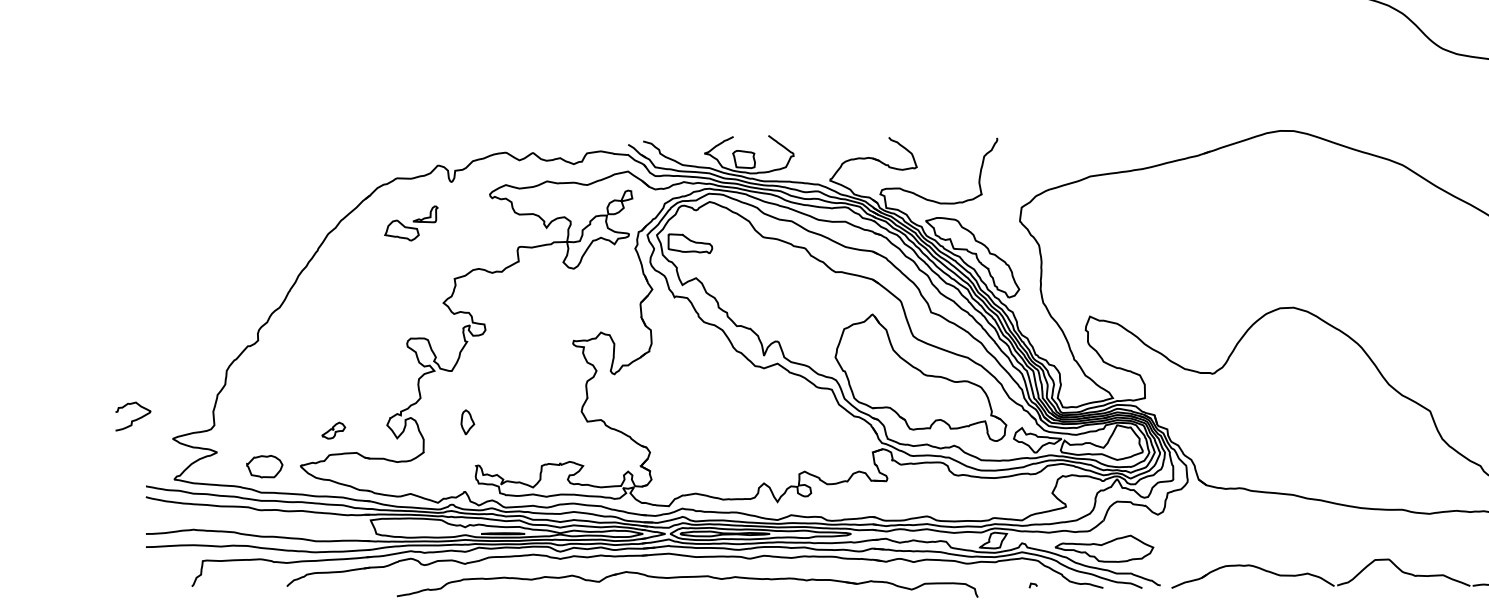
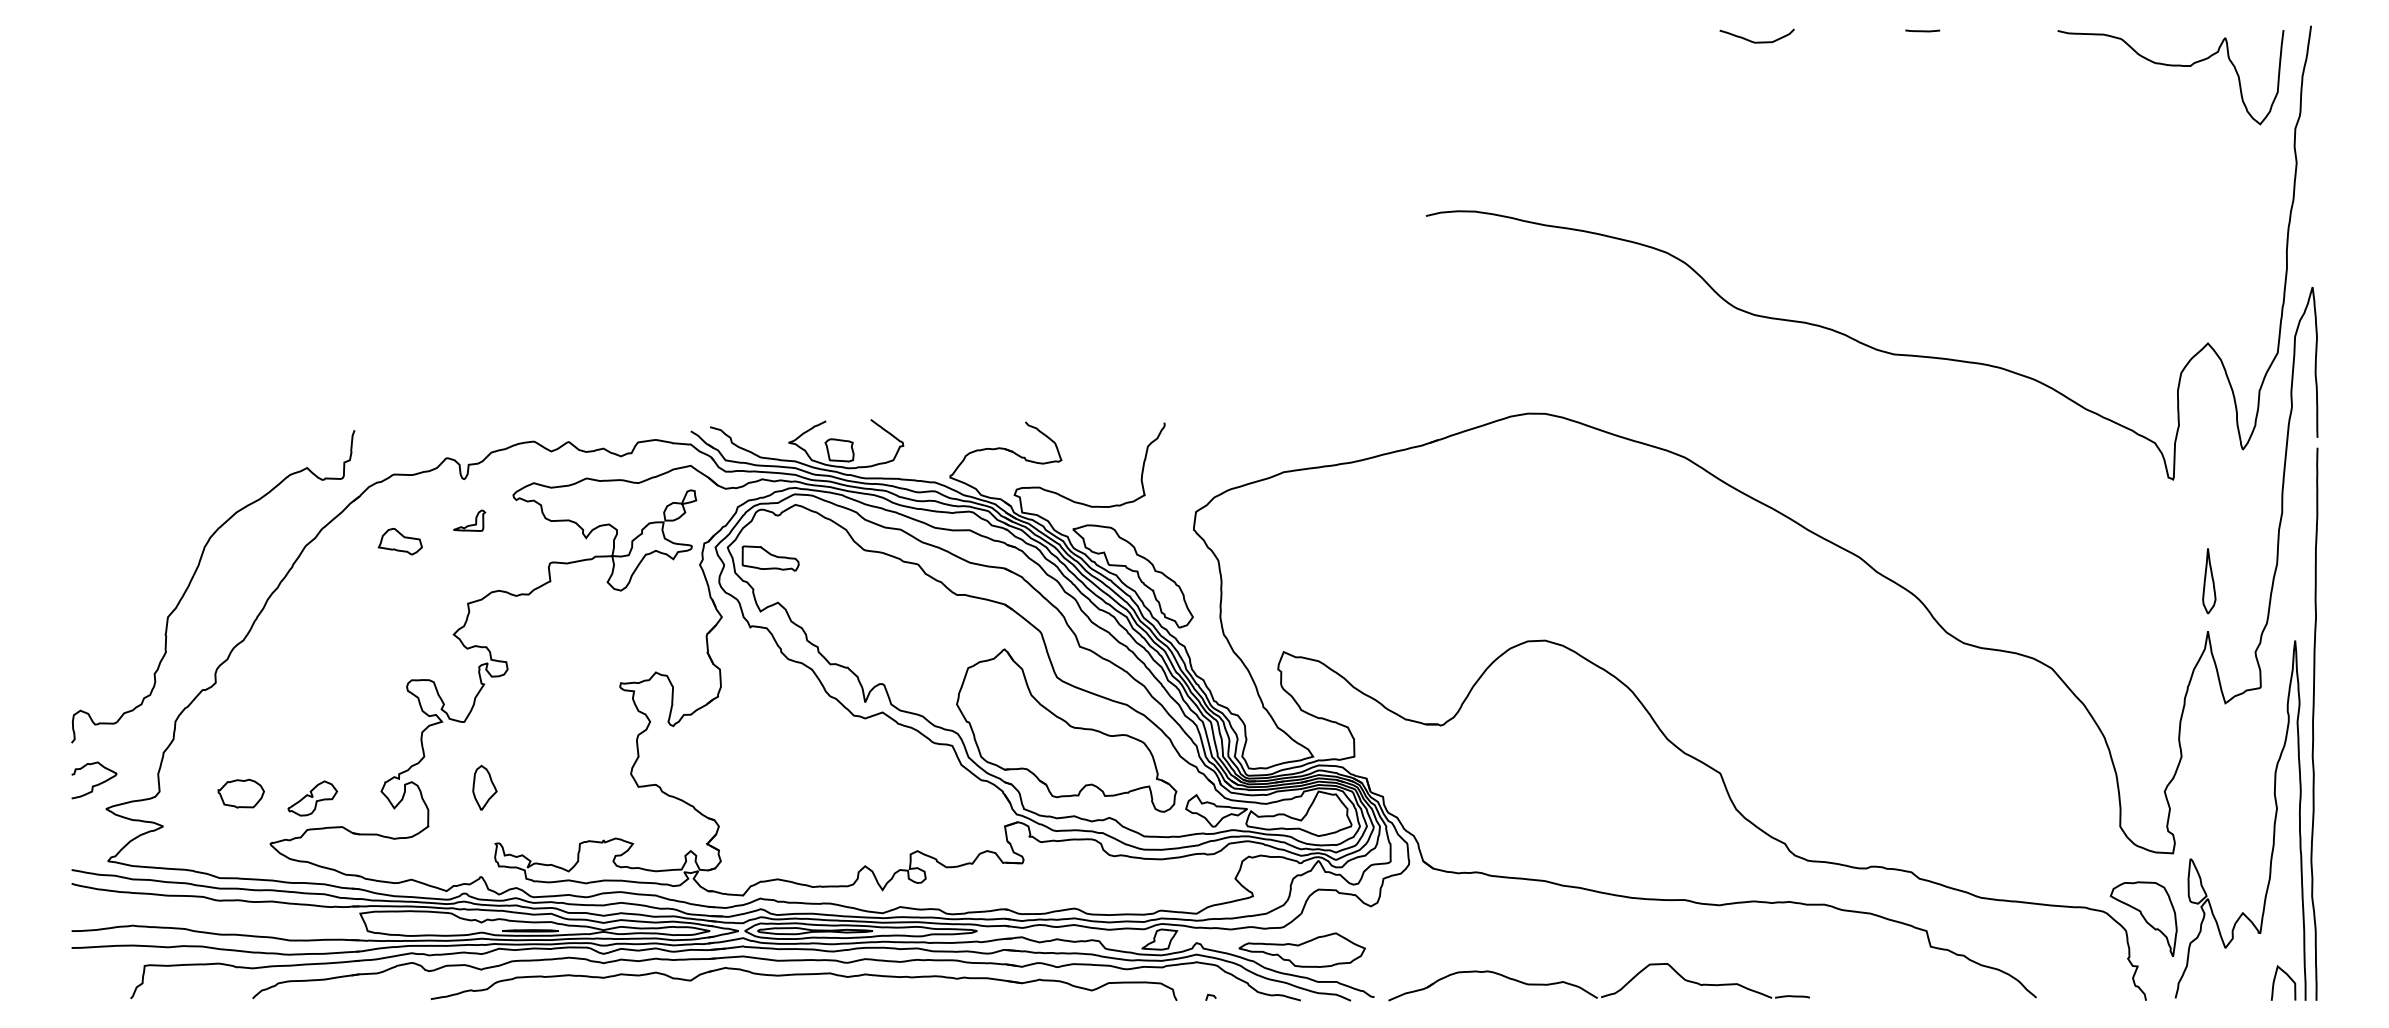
part: (425, 214) -> (469, 520), moved
curve: (241, 257) -> (194, 576), added
curve: (134, 419) -> (95, 784), moved
part: (467, 422) -> (484, 787), size x1.43
part: (333, 430) -> (312, 798), size x1.67
part: (264, 466) -> (240, 793), moved
part: (687, 577) -> (803, 975), moved

